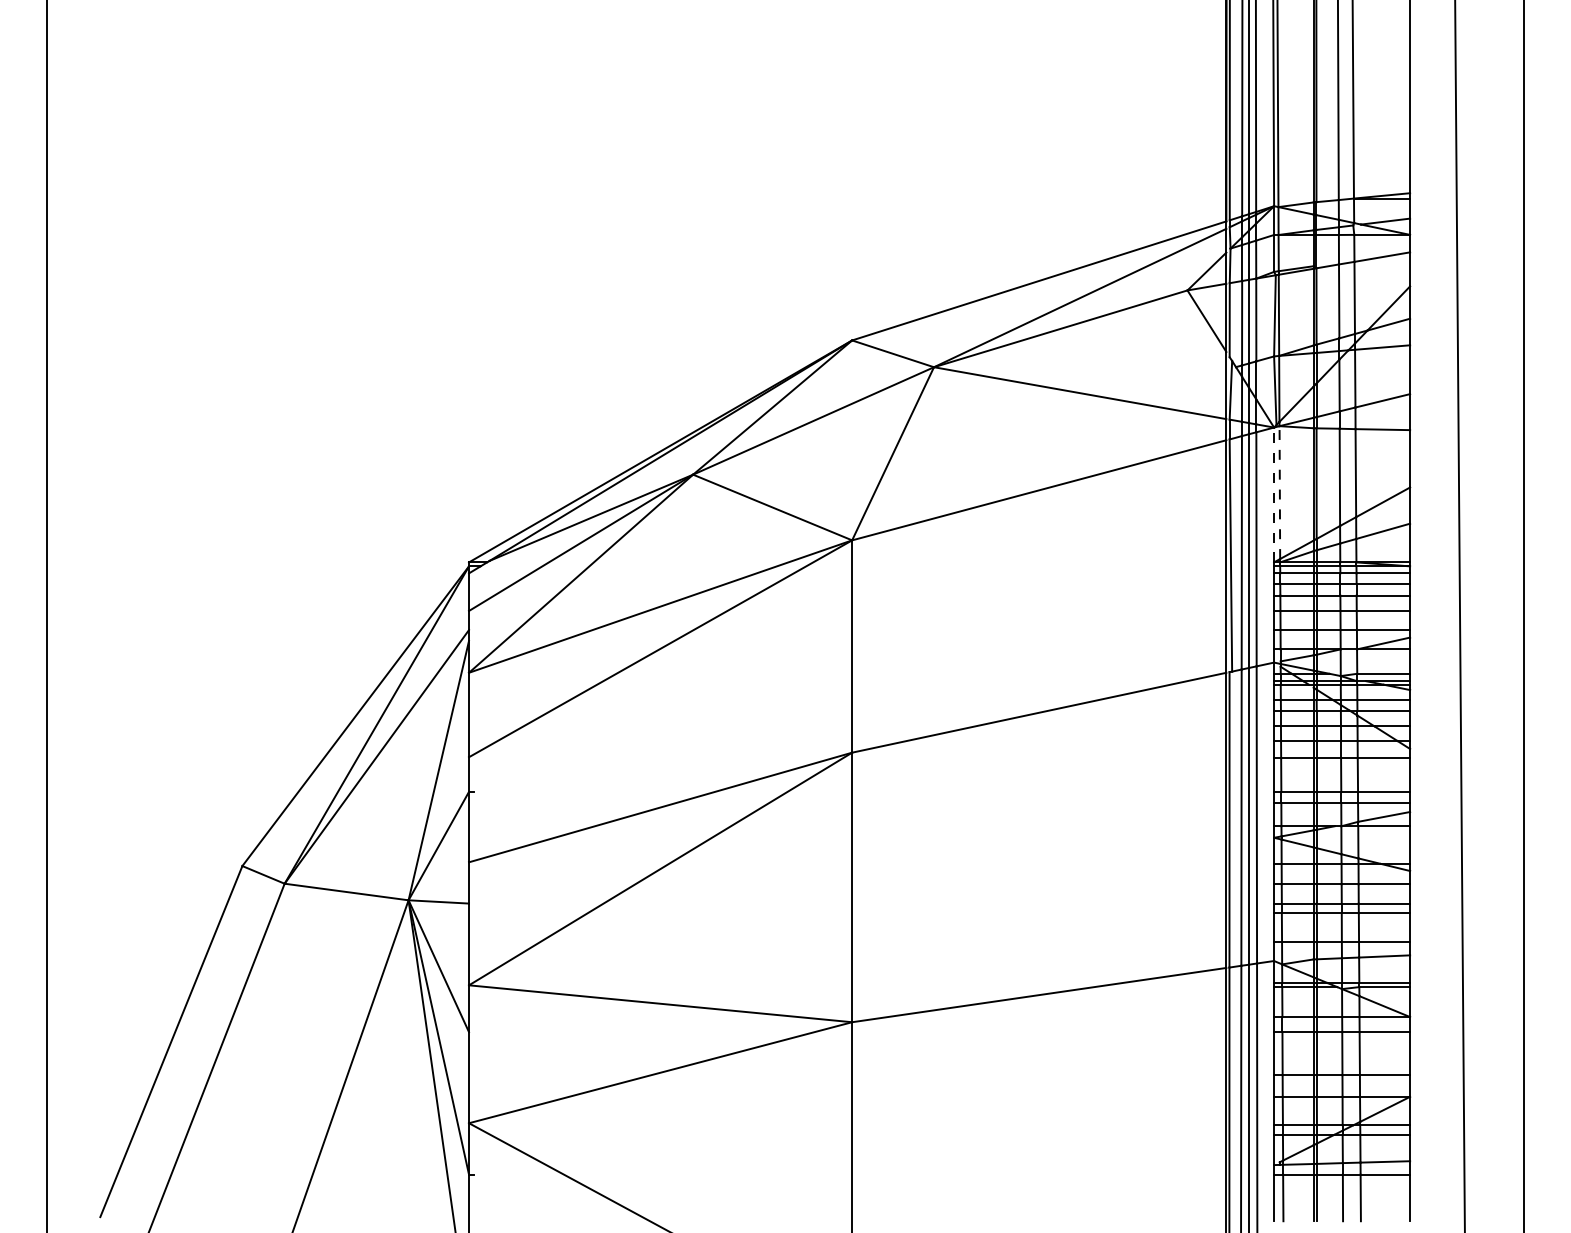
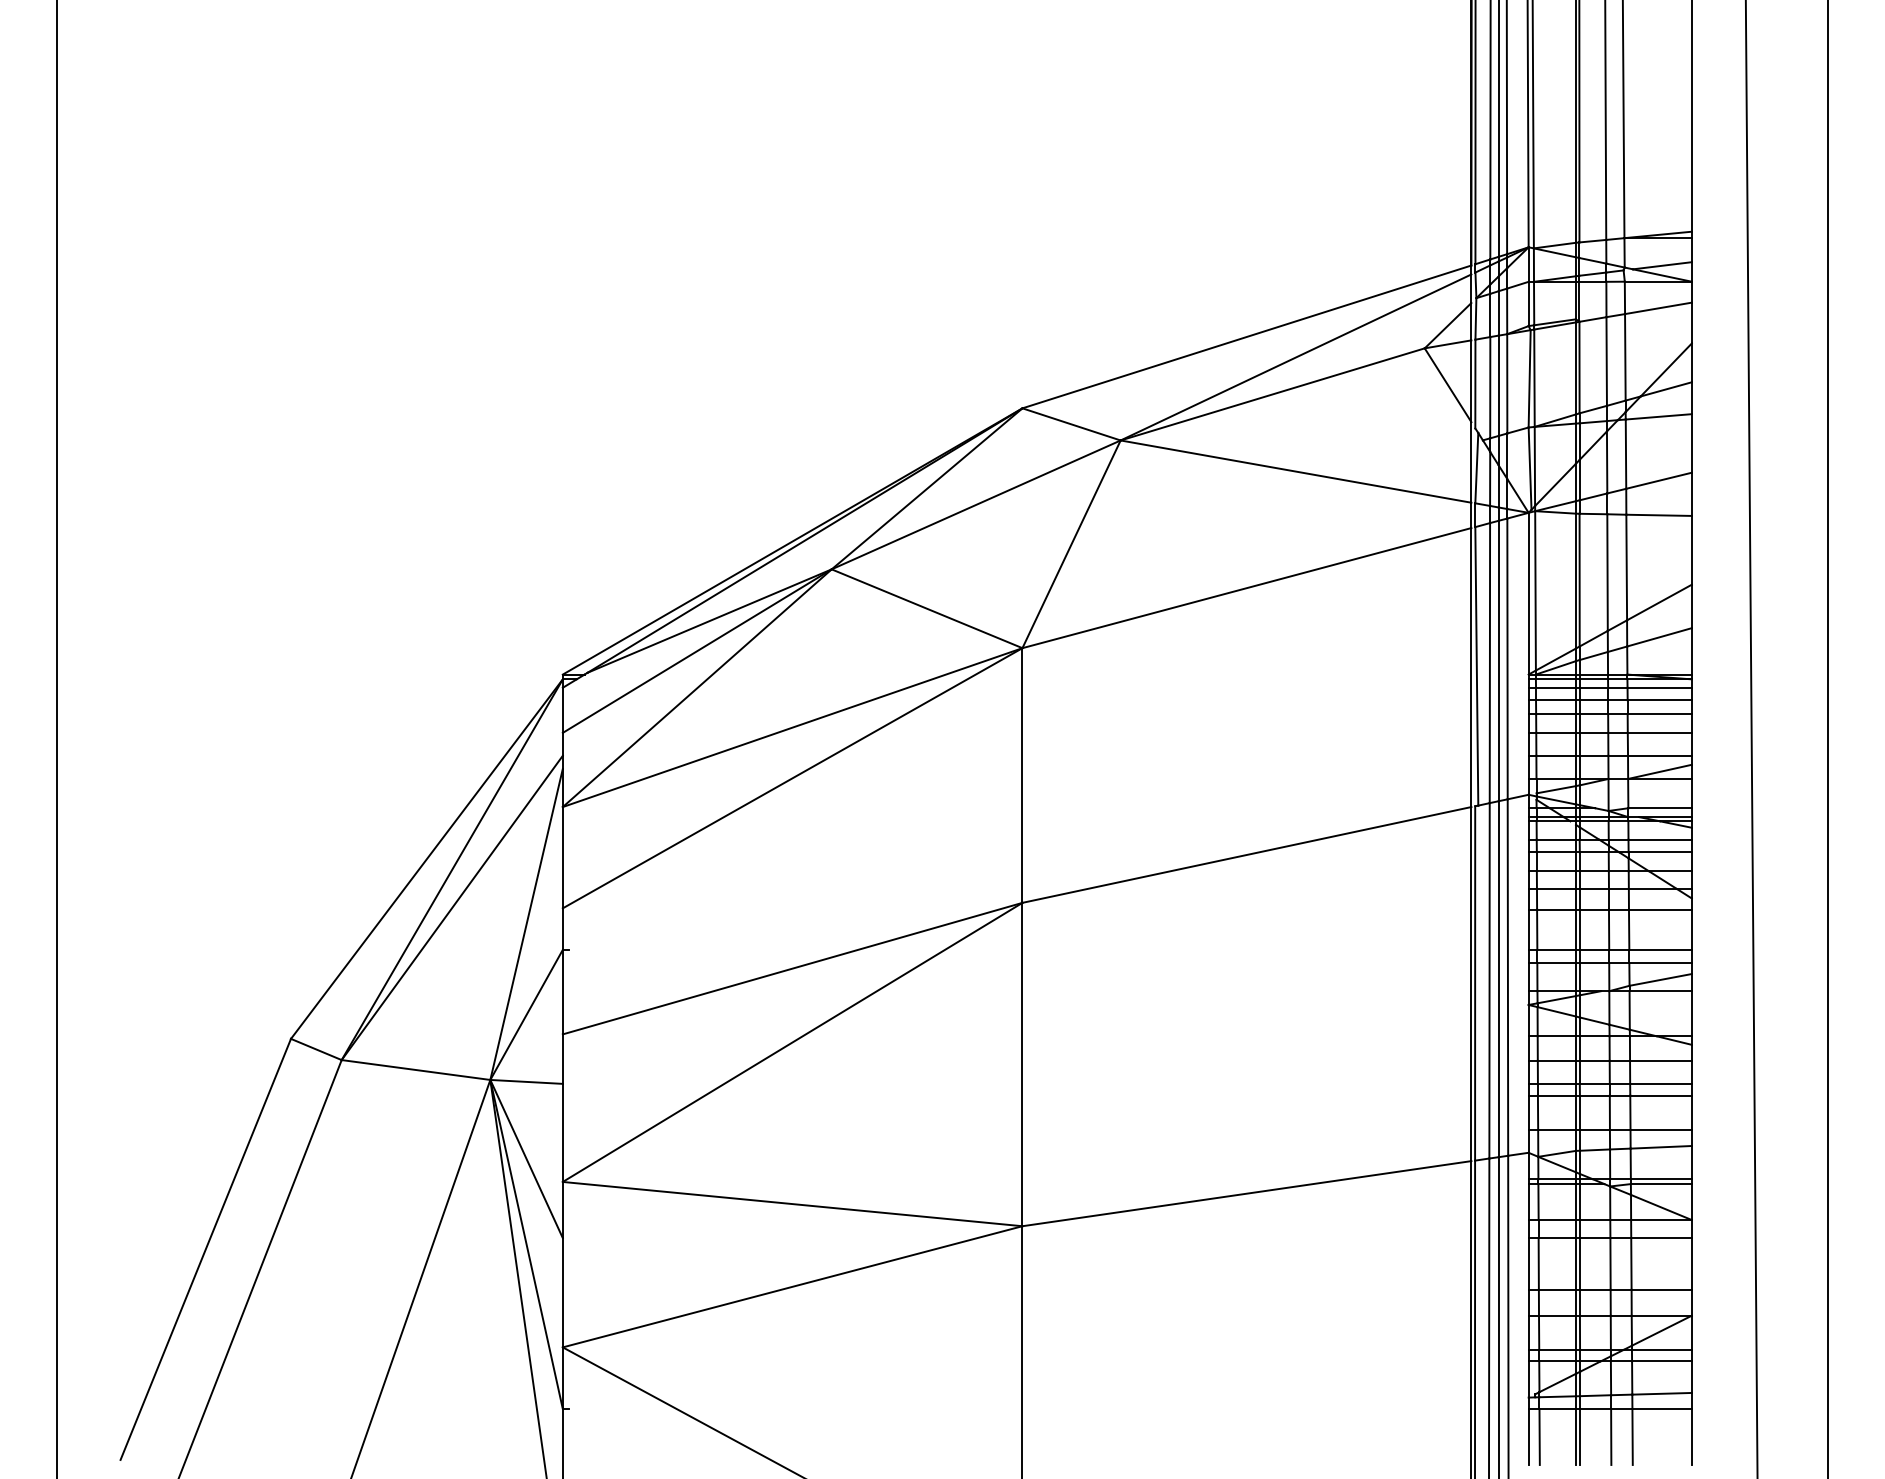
line: (1279, 492) -> (1535, 590), dashed -> solid
line: (1273, 494) -> (1528, 593), dashed -> solid

